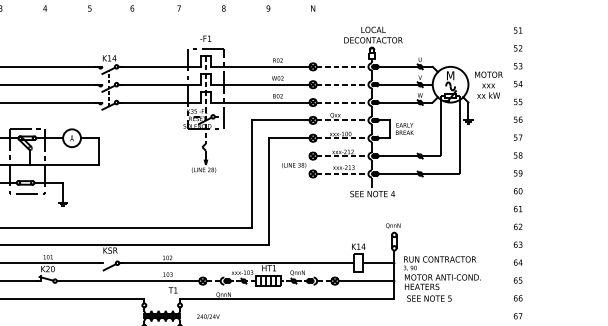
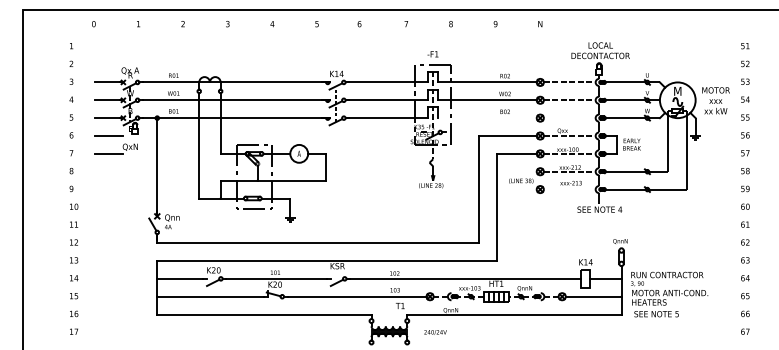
line: (260, 102) -> (487, 118), removed
line: (342, 102) -> (569, 118), removed
line: (342, 173) -> (569, 189), removed

